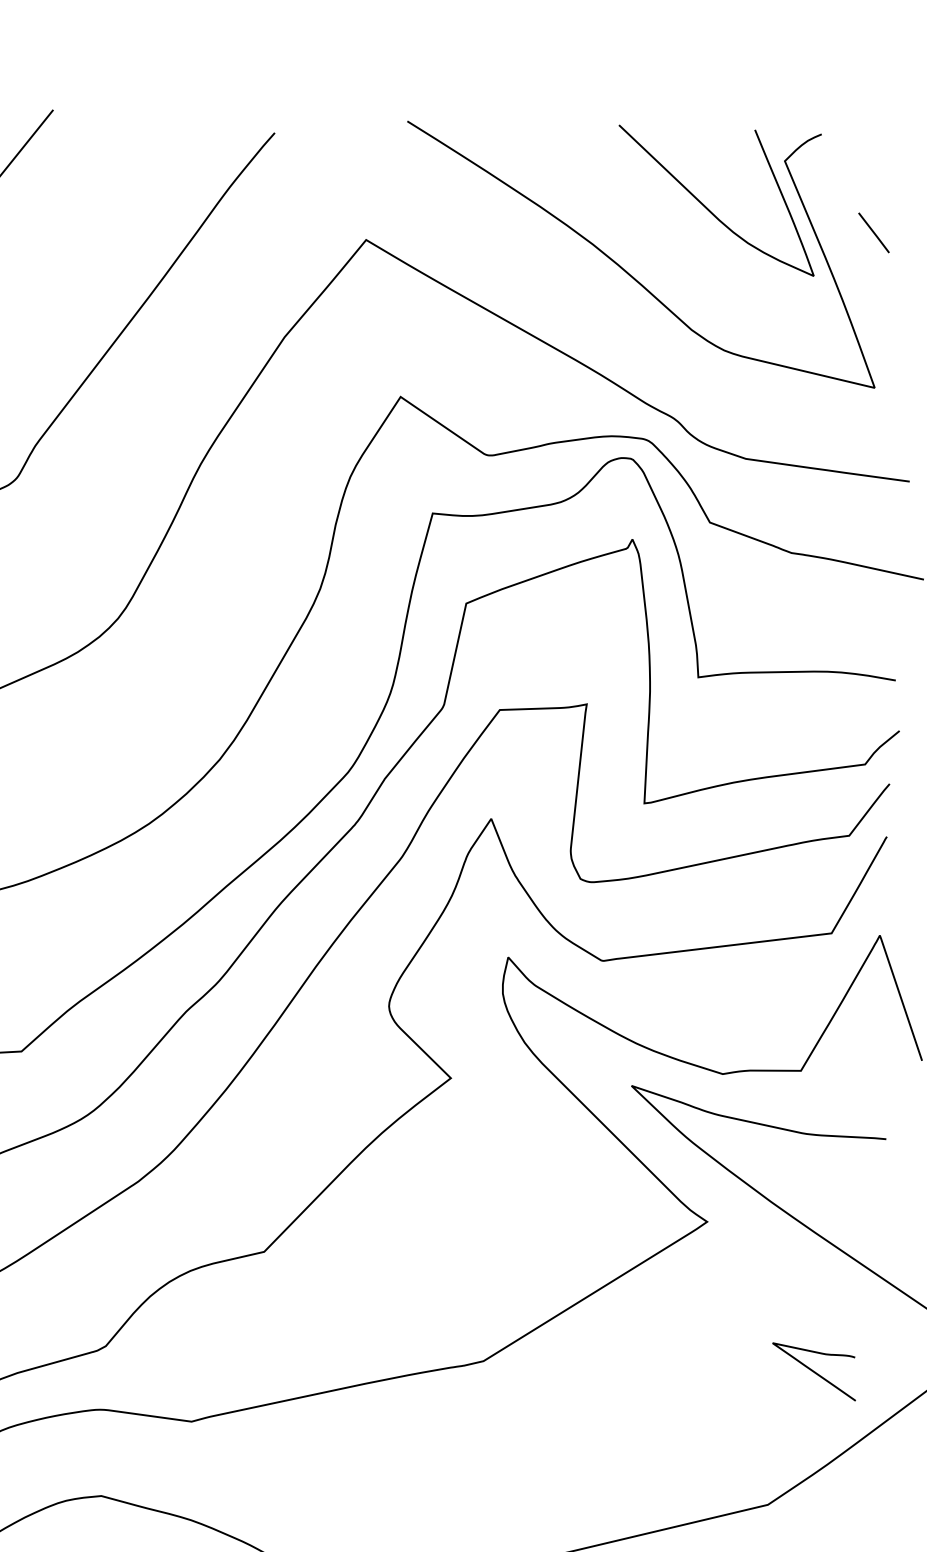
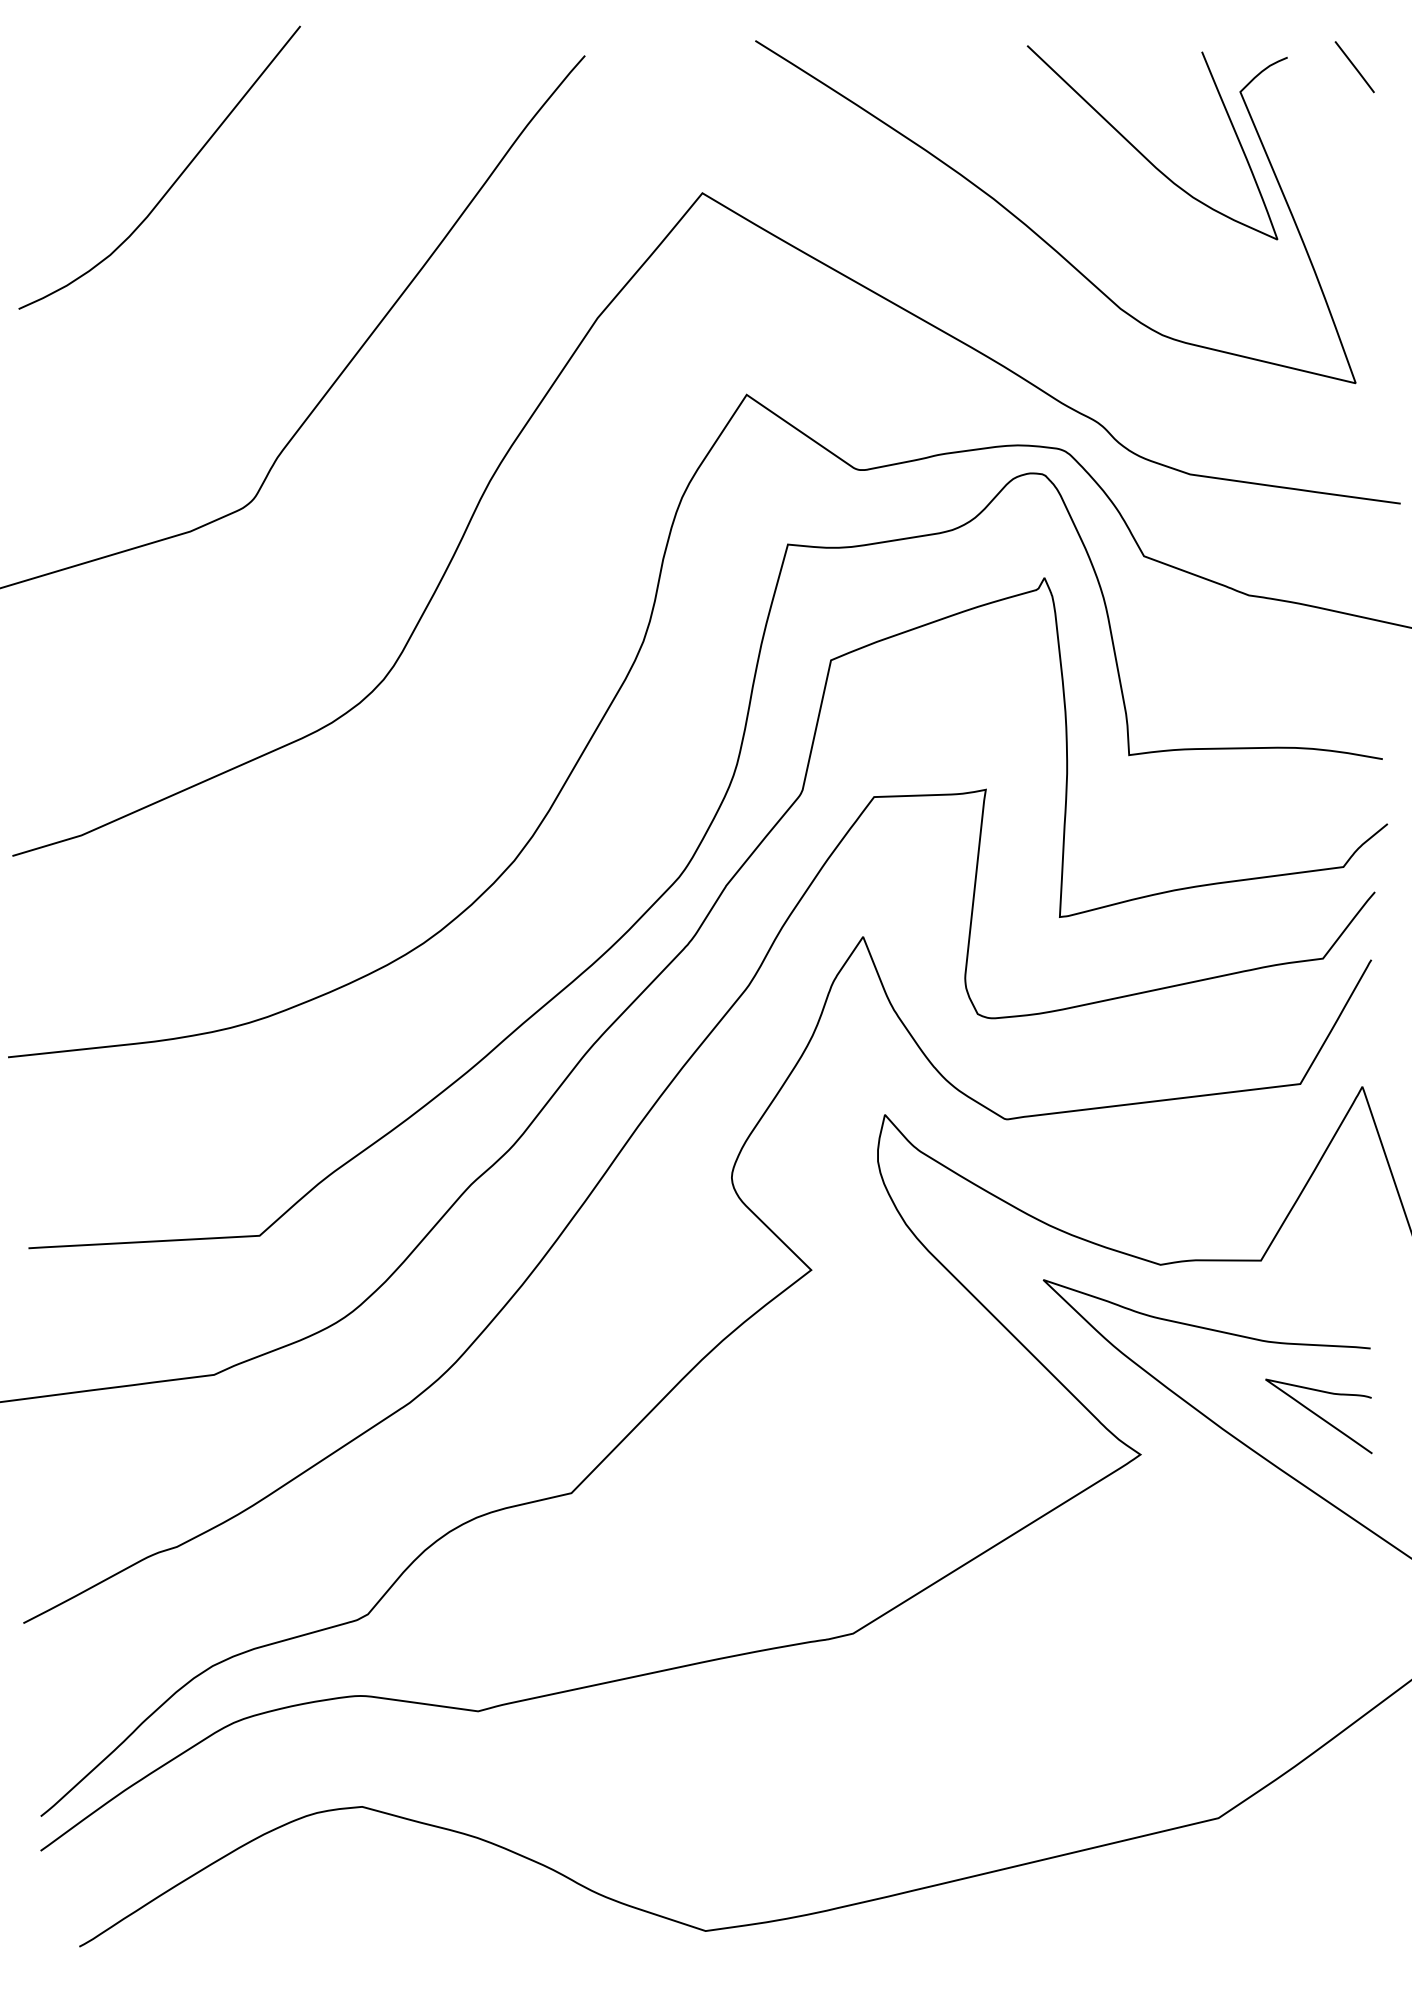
line: (873, 233) -> (1354, 67), moved
curve: (813, 1371) -> (1318, 1416), moved

